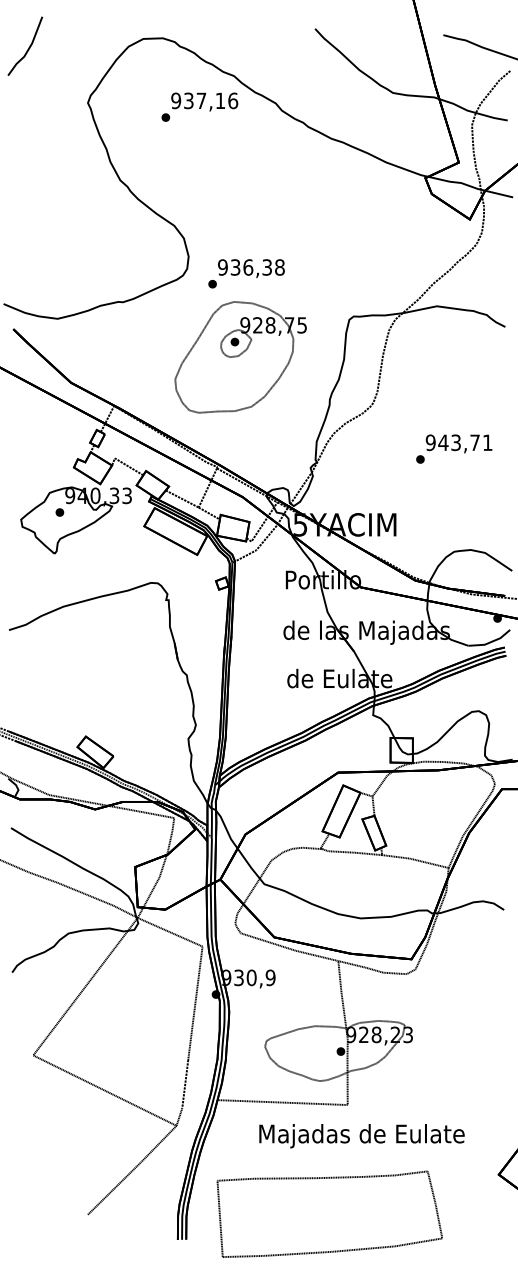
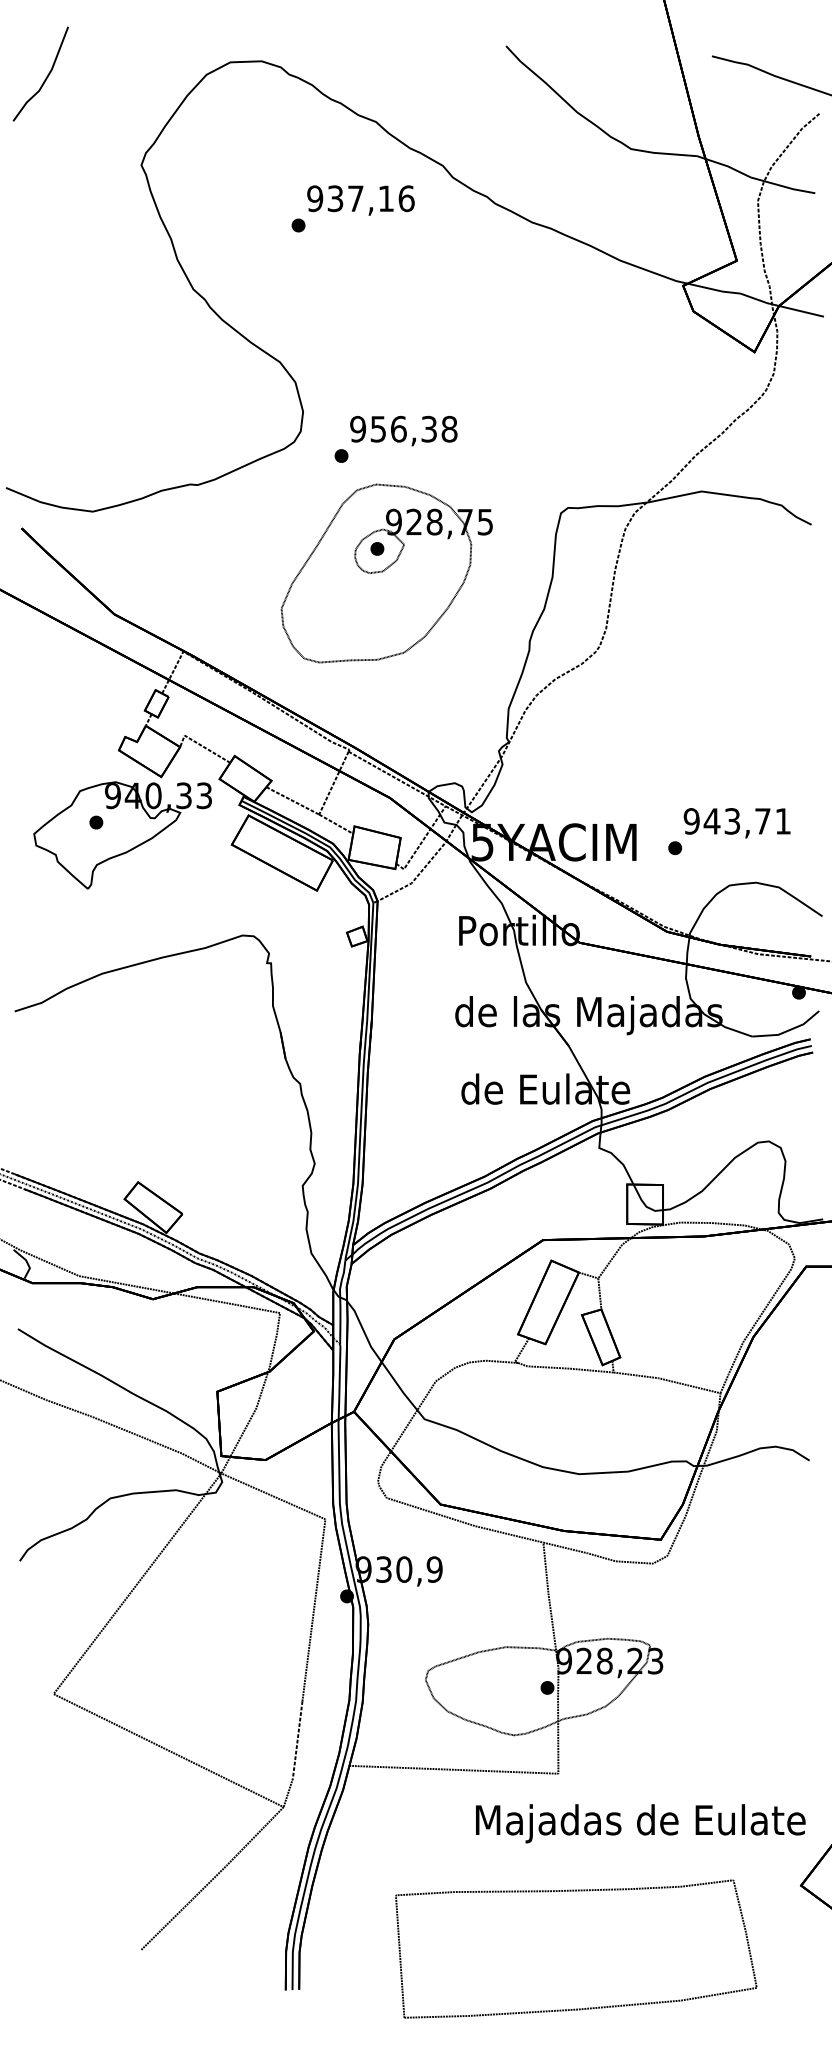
text: (199, 106) -> (352, 207), moved
text: (235, 266) -> (378, 427), 936,38 -> 956,38
text: (454, 448) -> (729, 830), moved
text: (361, 1136) -> (639, 1824), moved
part: (329, 1213) -> (575, 1947), moved

